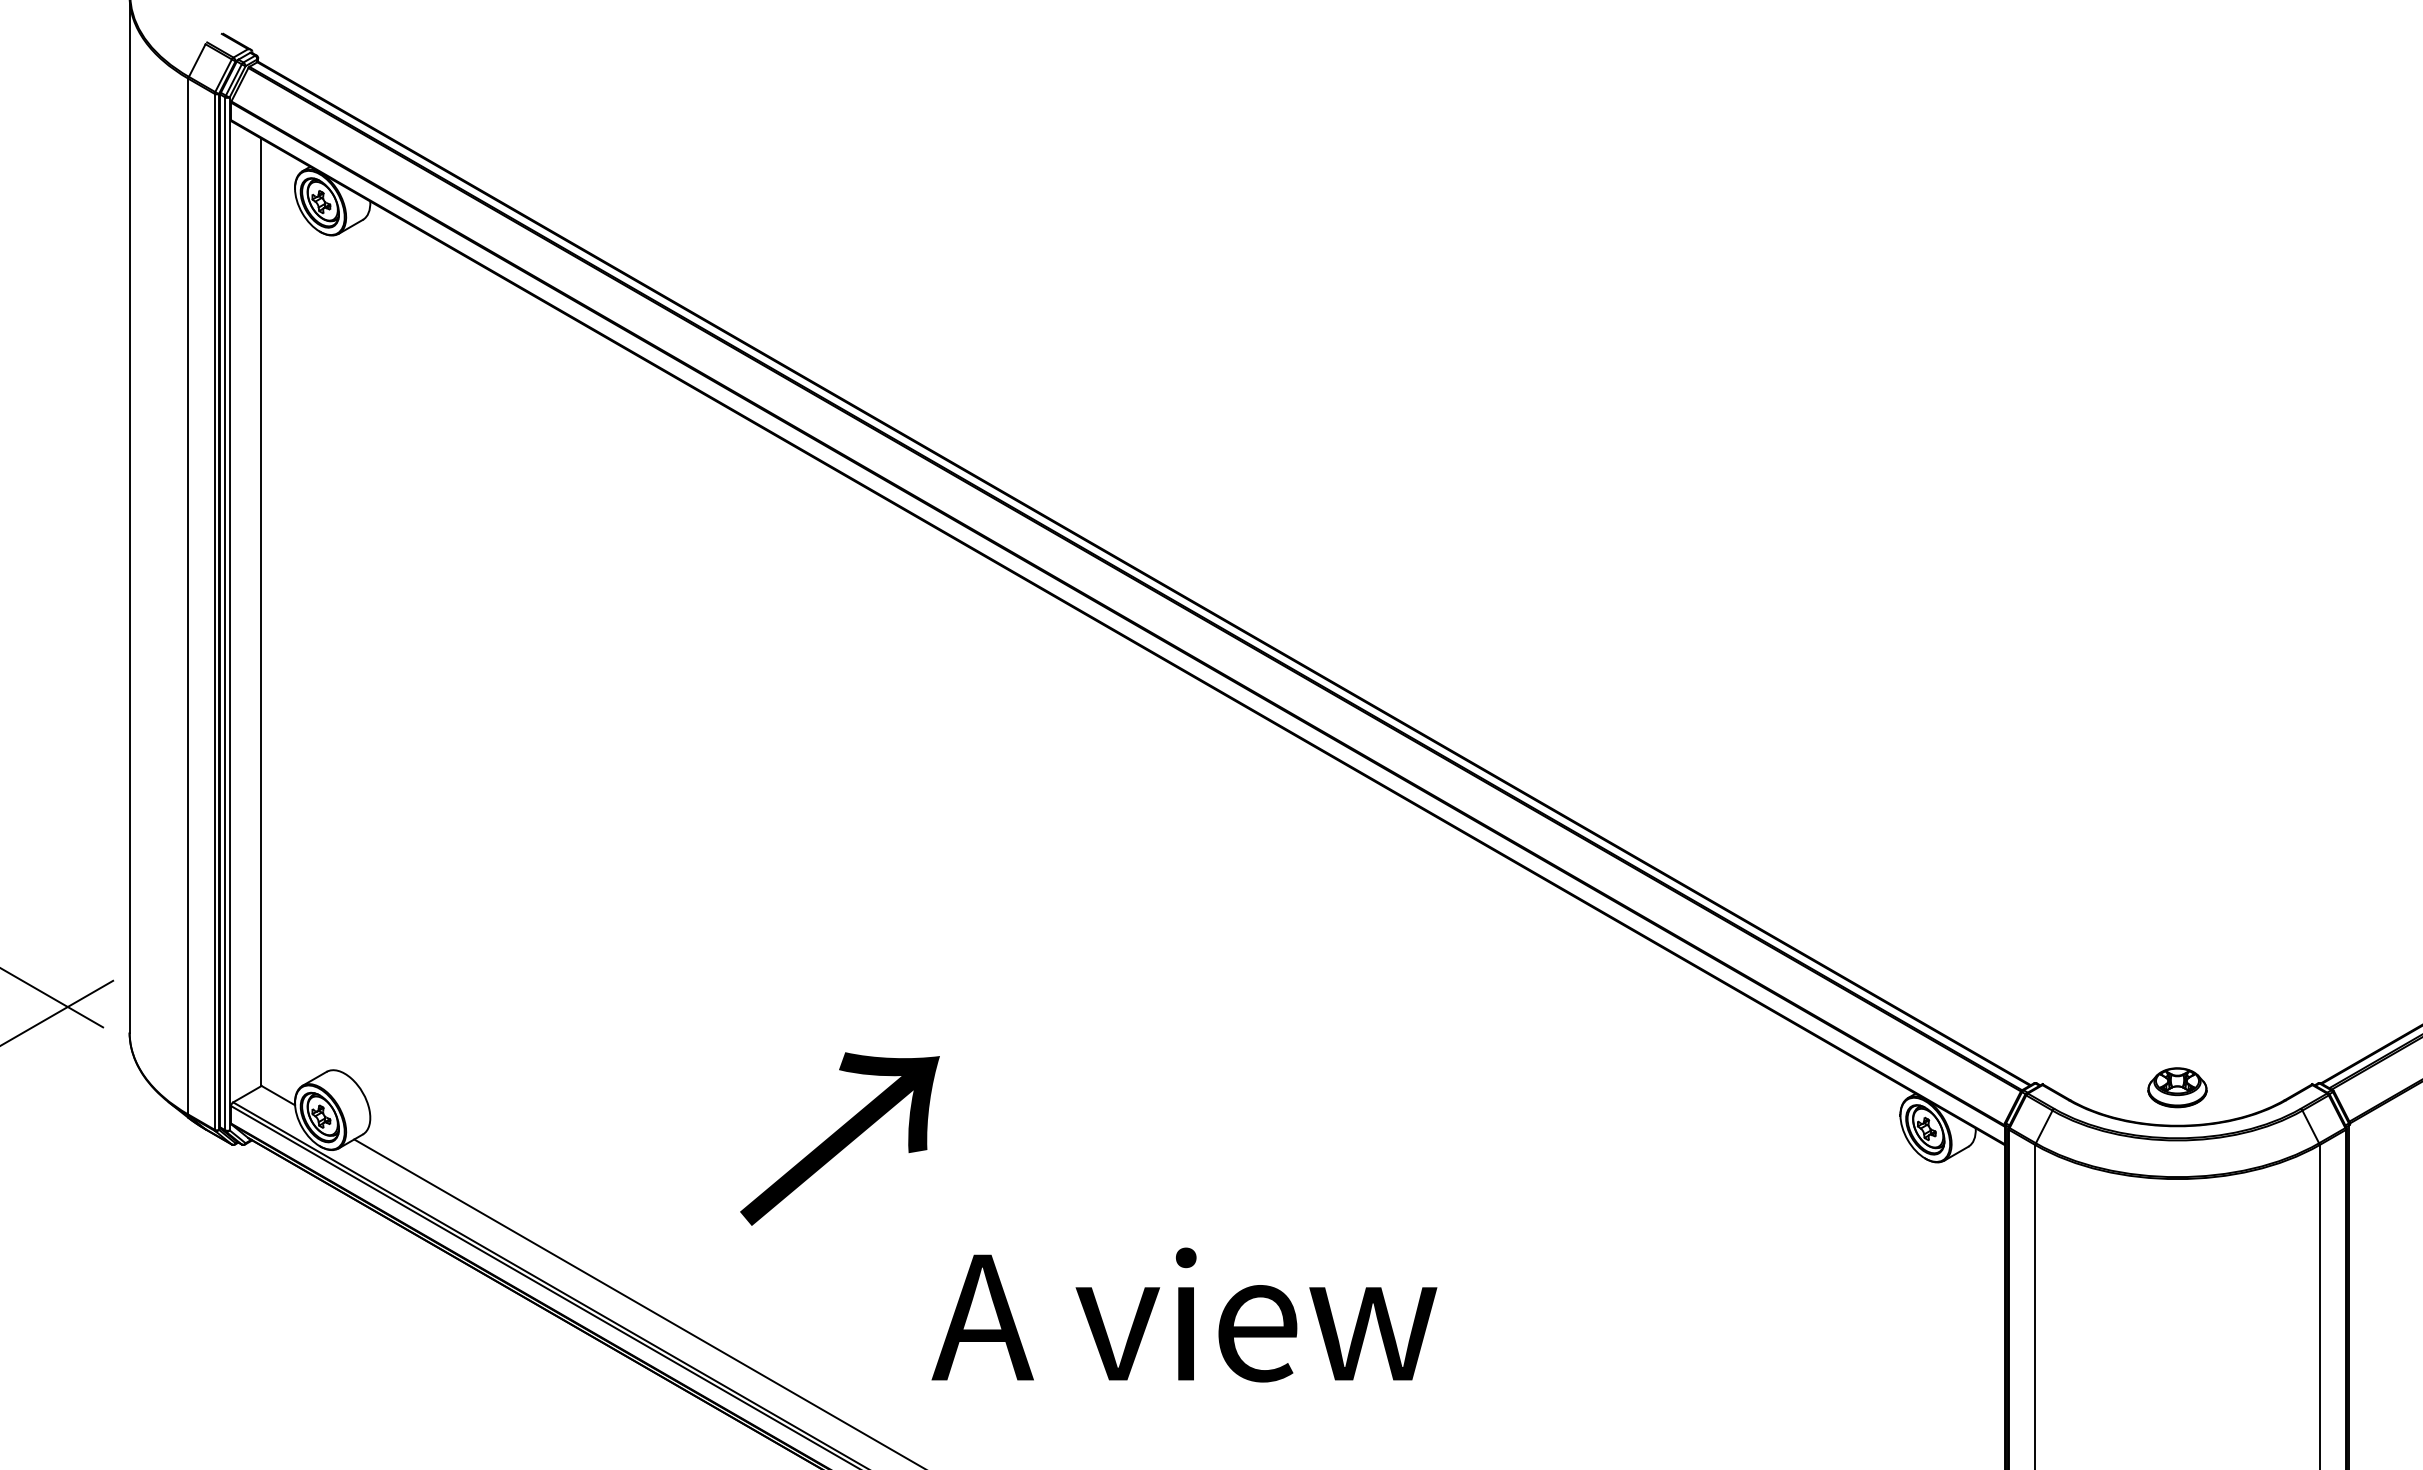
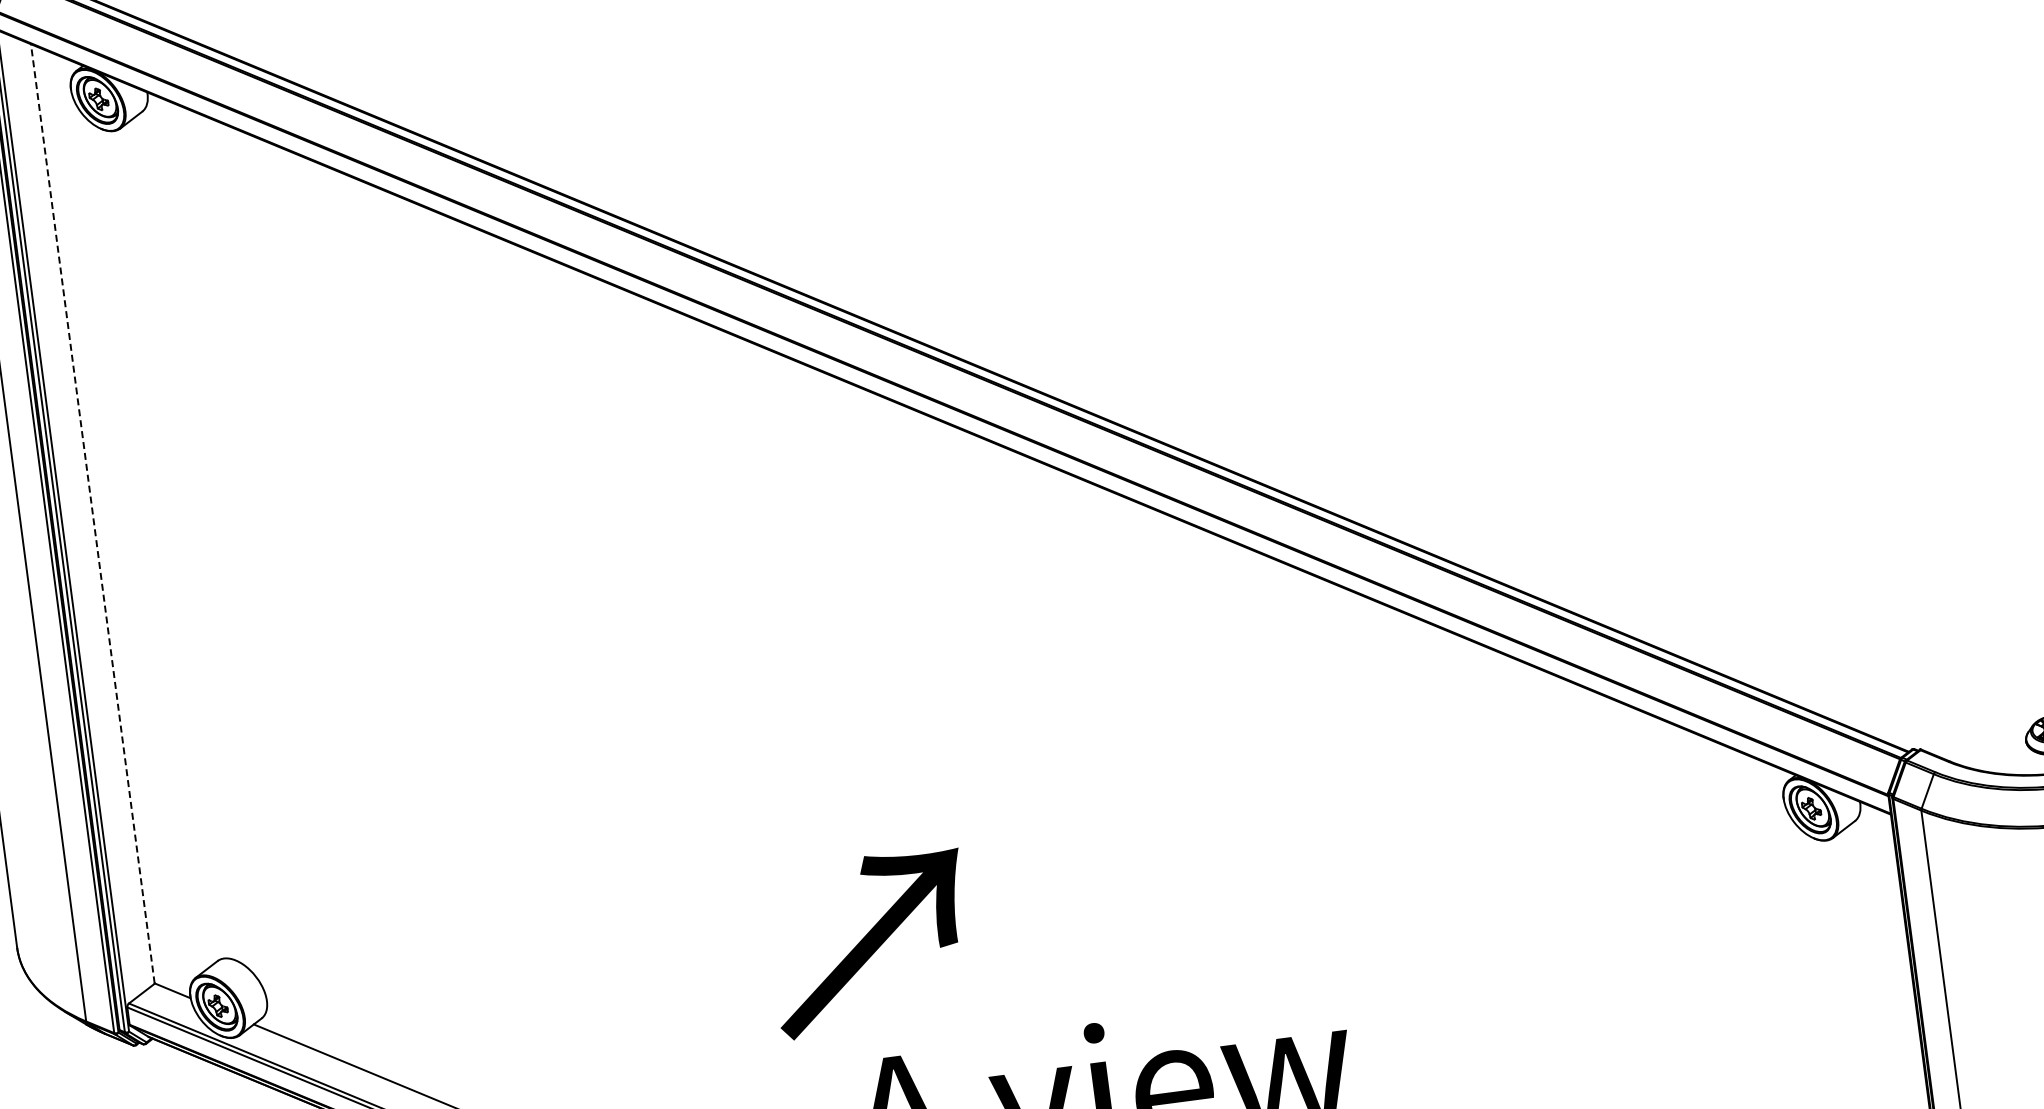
line: (261, 612) -> (93, 514), solid -> dashed
text: (839, 1138) -> (869, 942), moved

